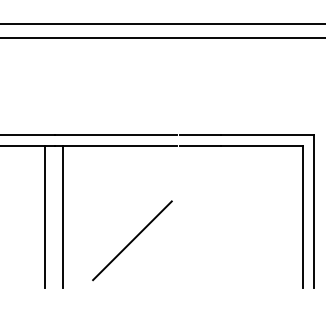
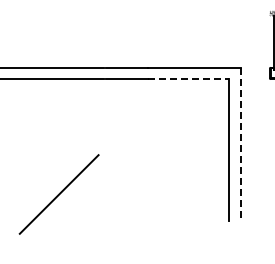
line: (261, 146) -> (188, 79), solid -> dashed
line: (313, 211) -> (240, 144), solid -> dashed
line: (132, 240) -> (59, 194), moved

